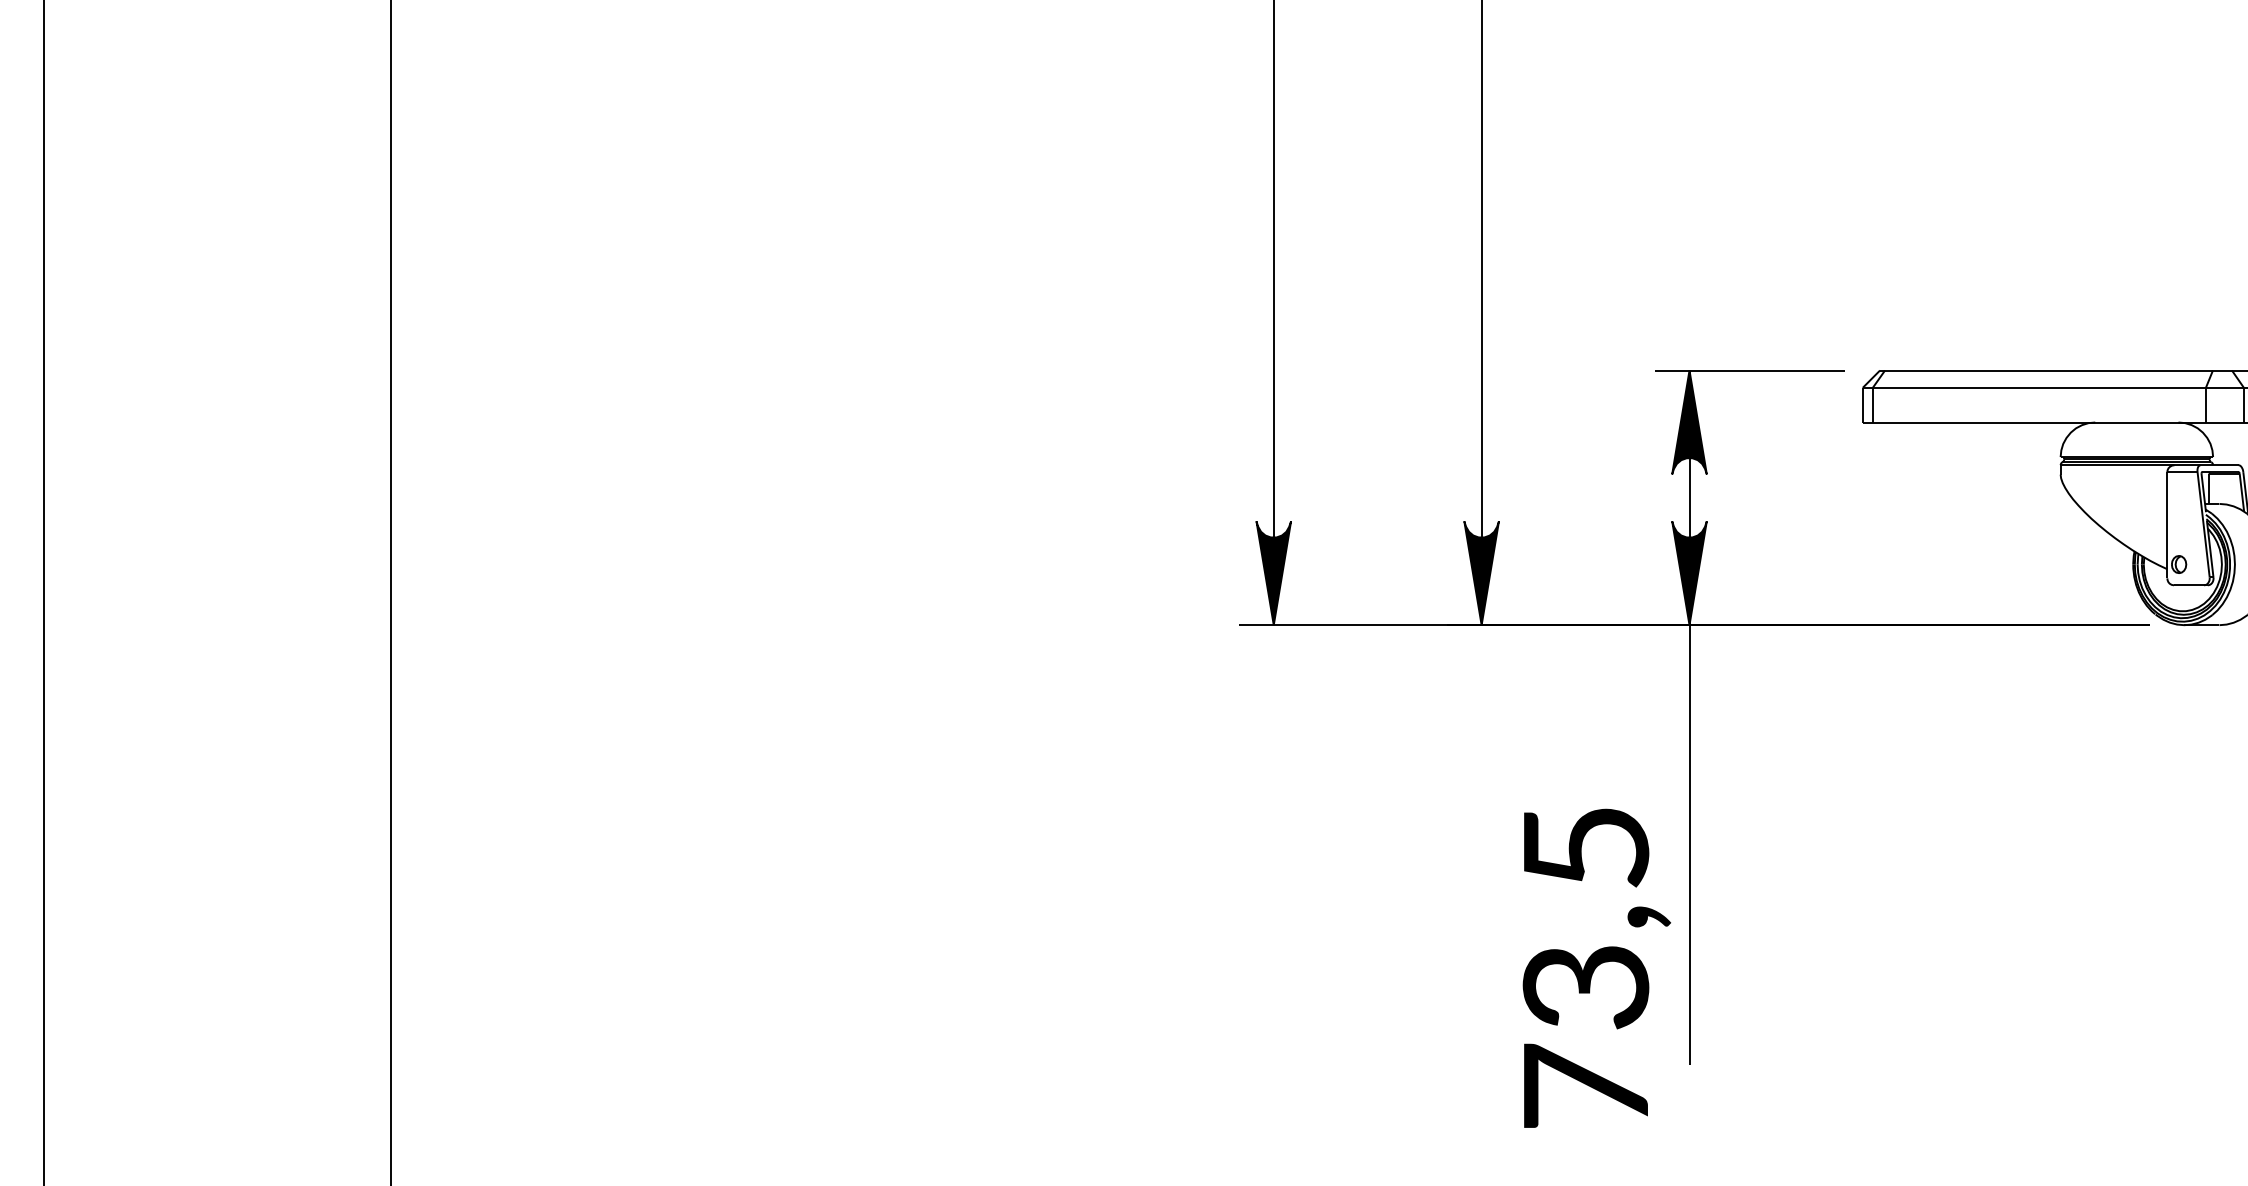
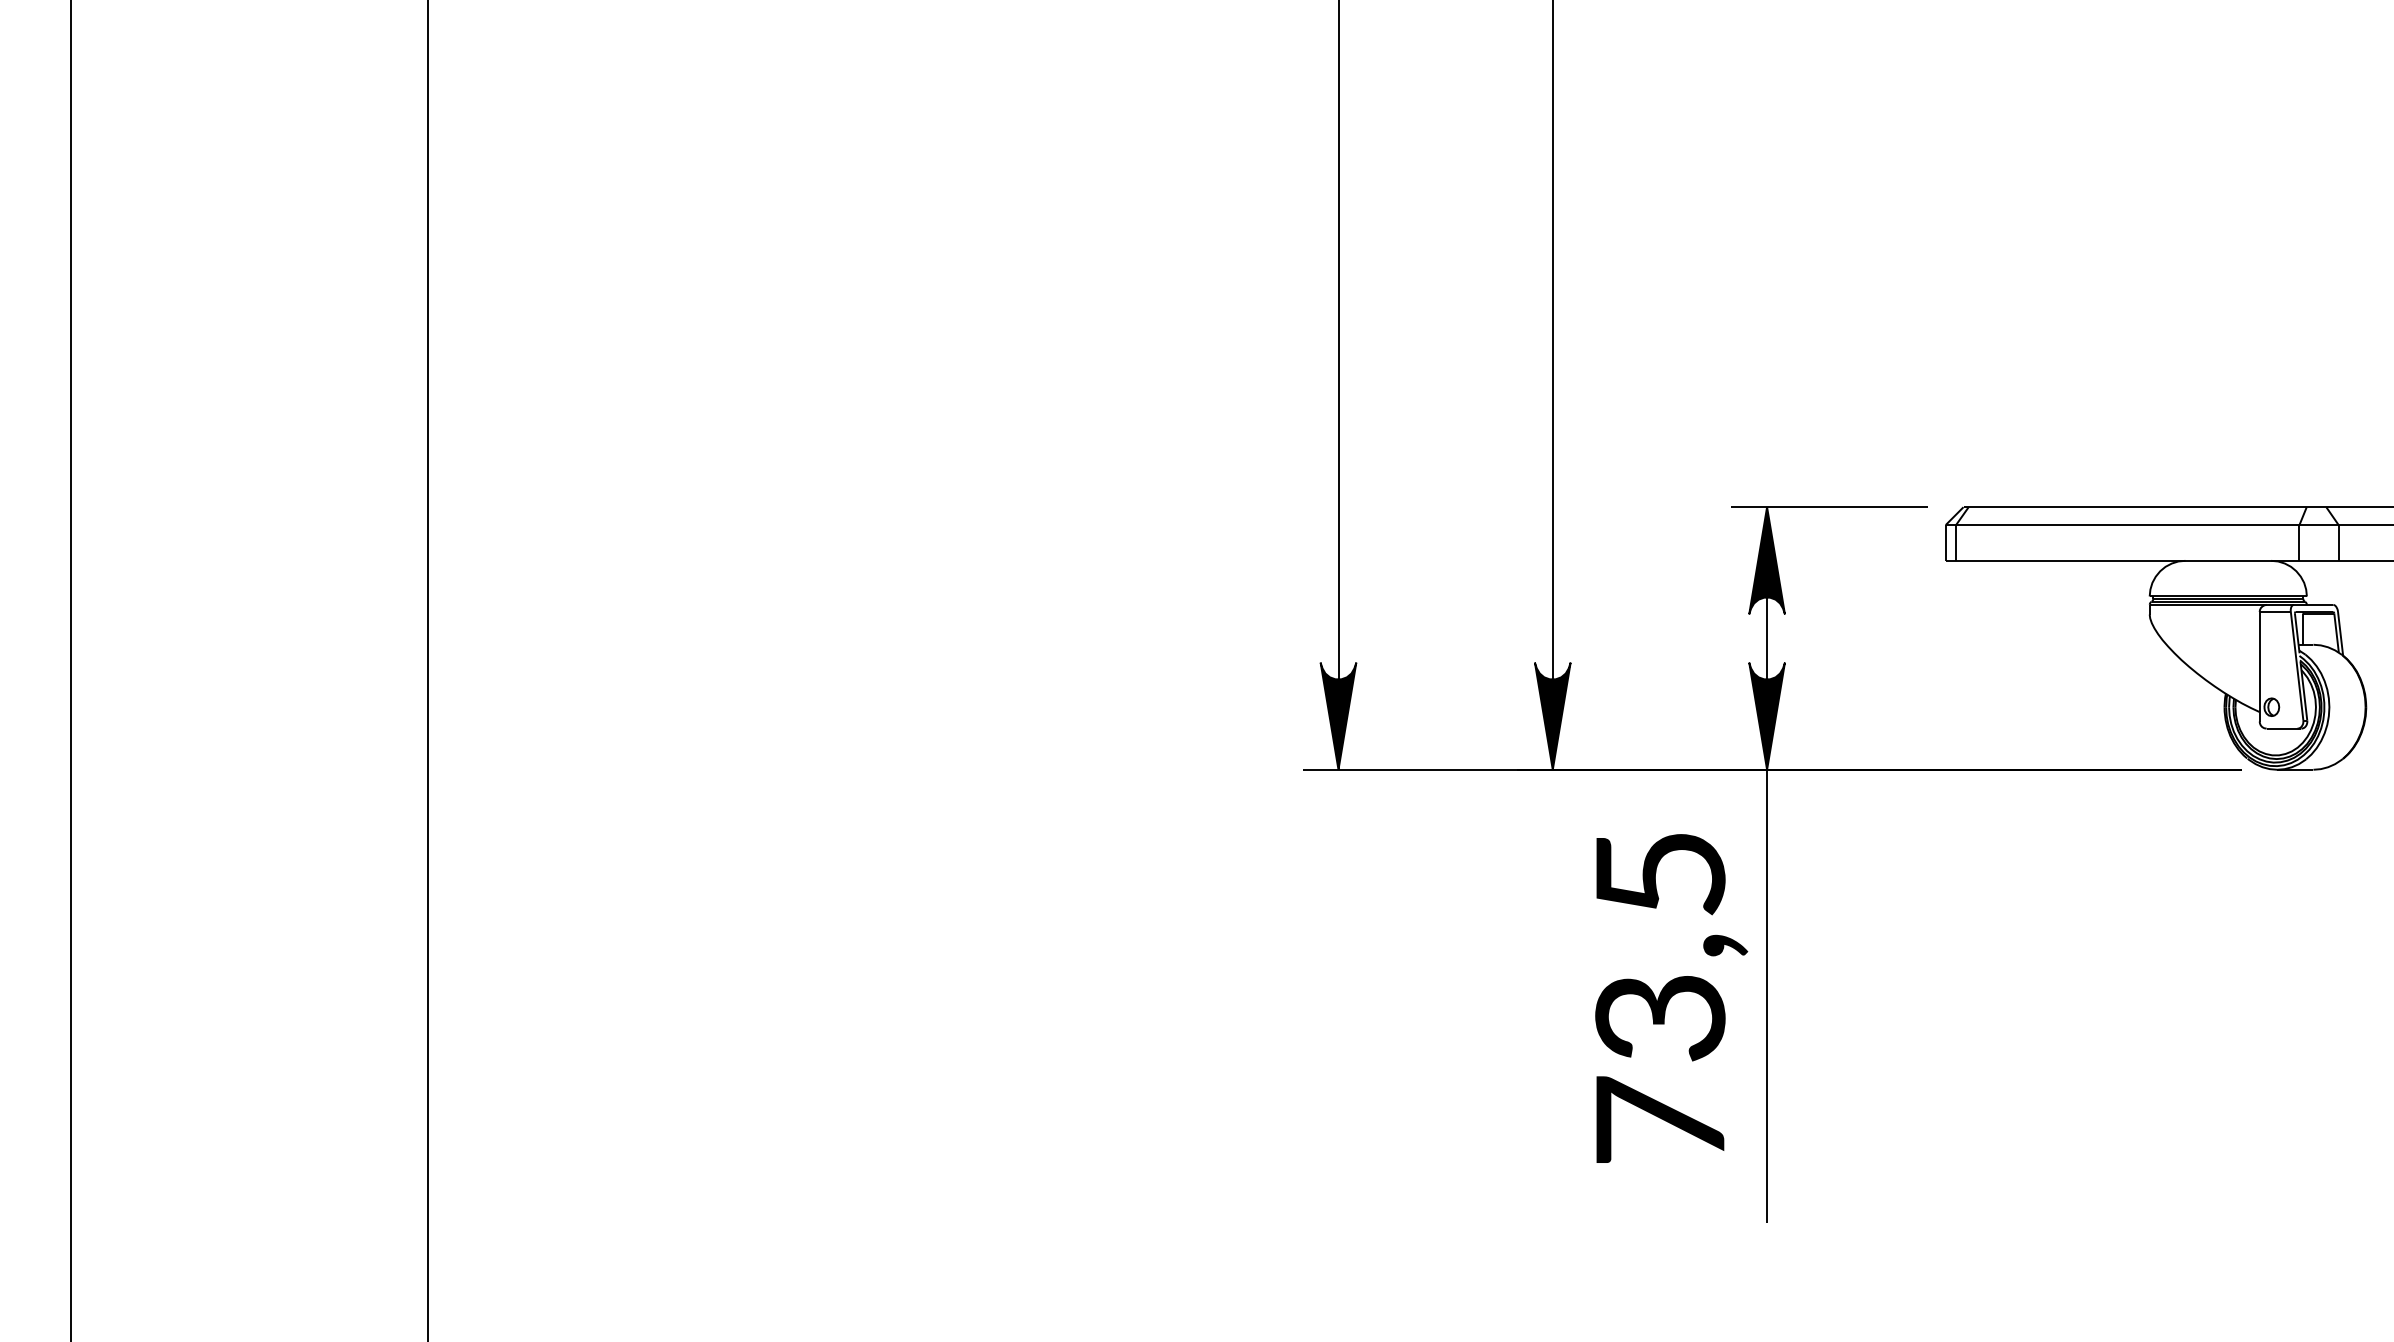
text: (1596, 968) -> (1671, 998), moved

